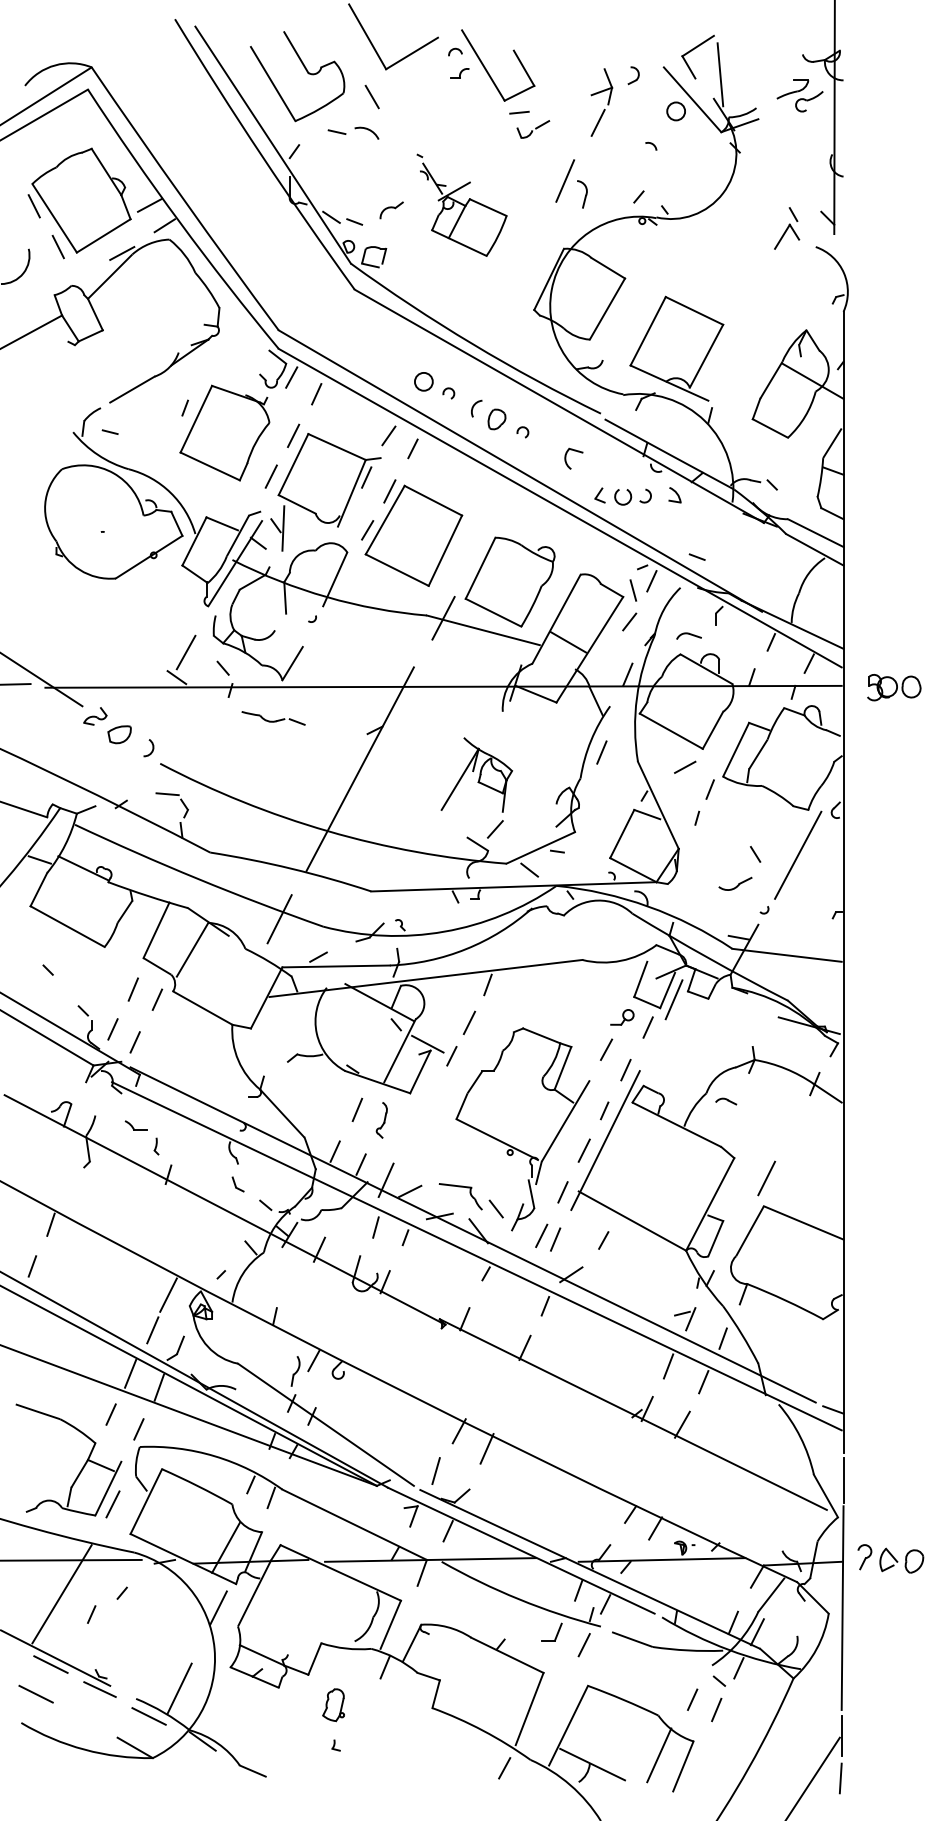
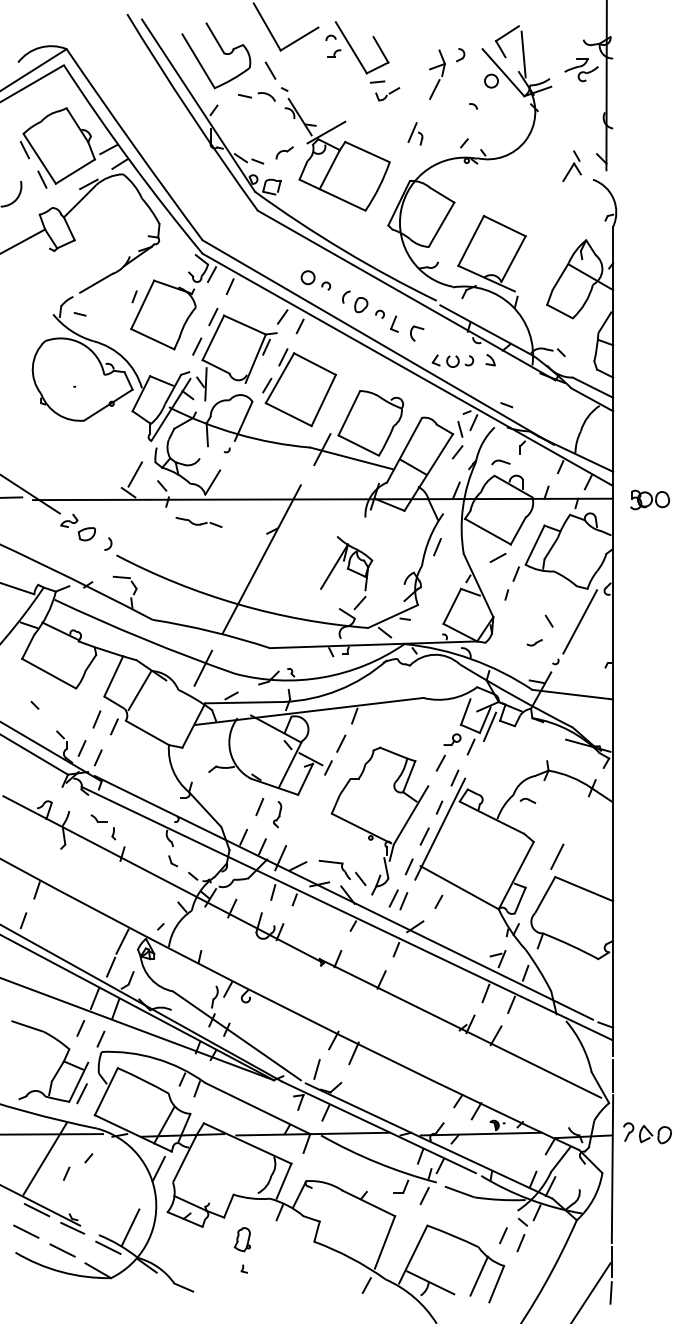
part: (571, 183) -> (415, 133), size x0.62
part: (461, 205) -> (335, 149), size x1.67
part: (542, 444) -> (394, 323), added
part: (735, 883) -> (534, 642), size x0.62
line: (85, 1720) -> (62, 1250), added

